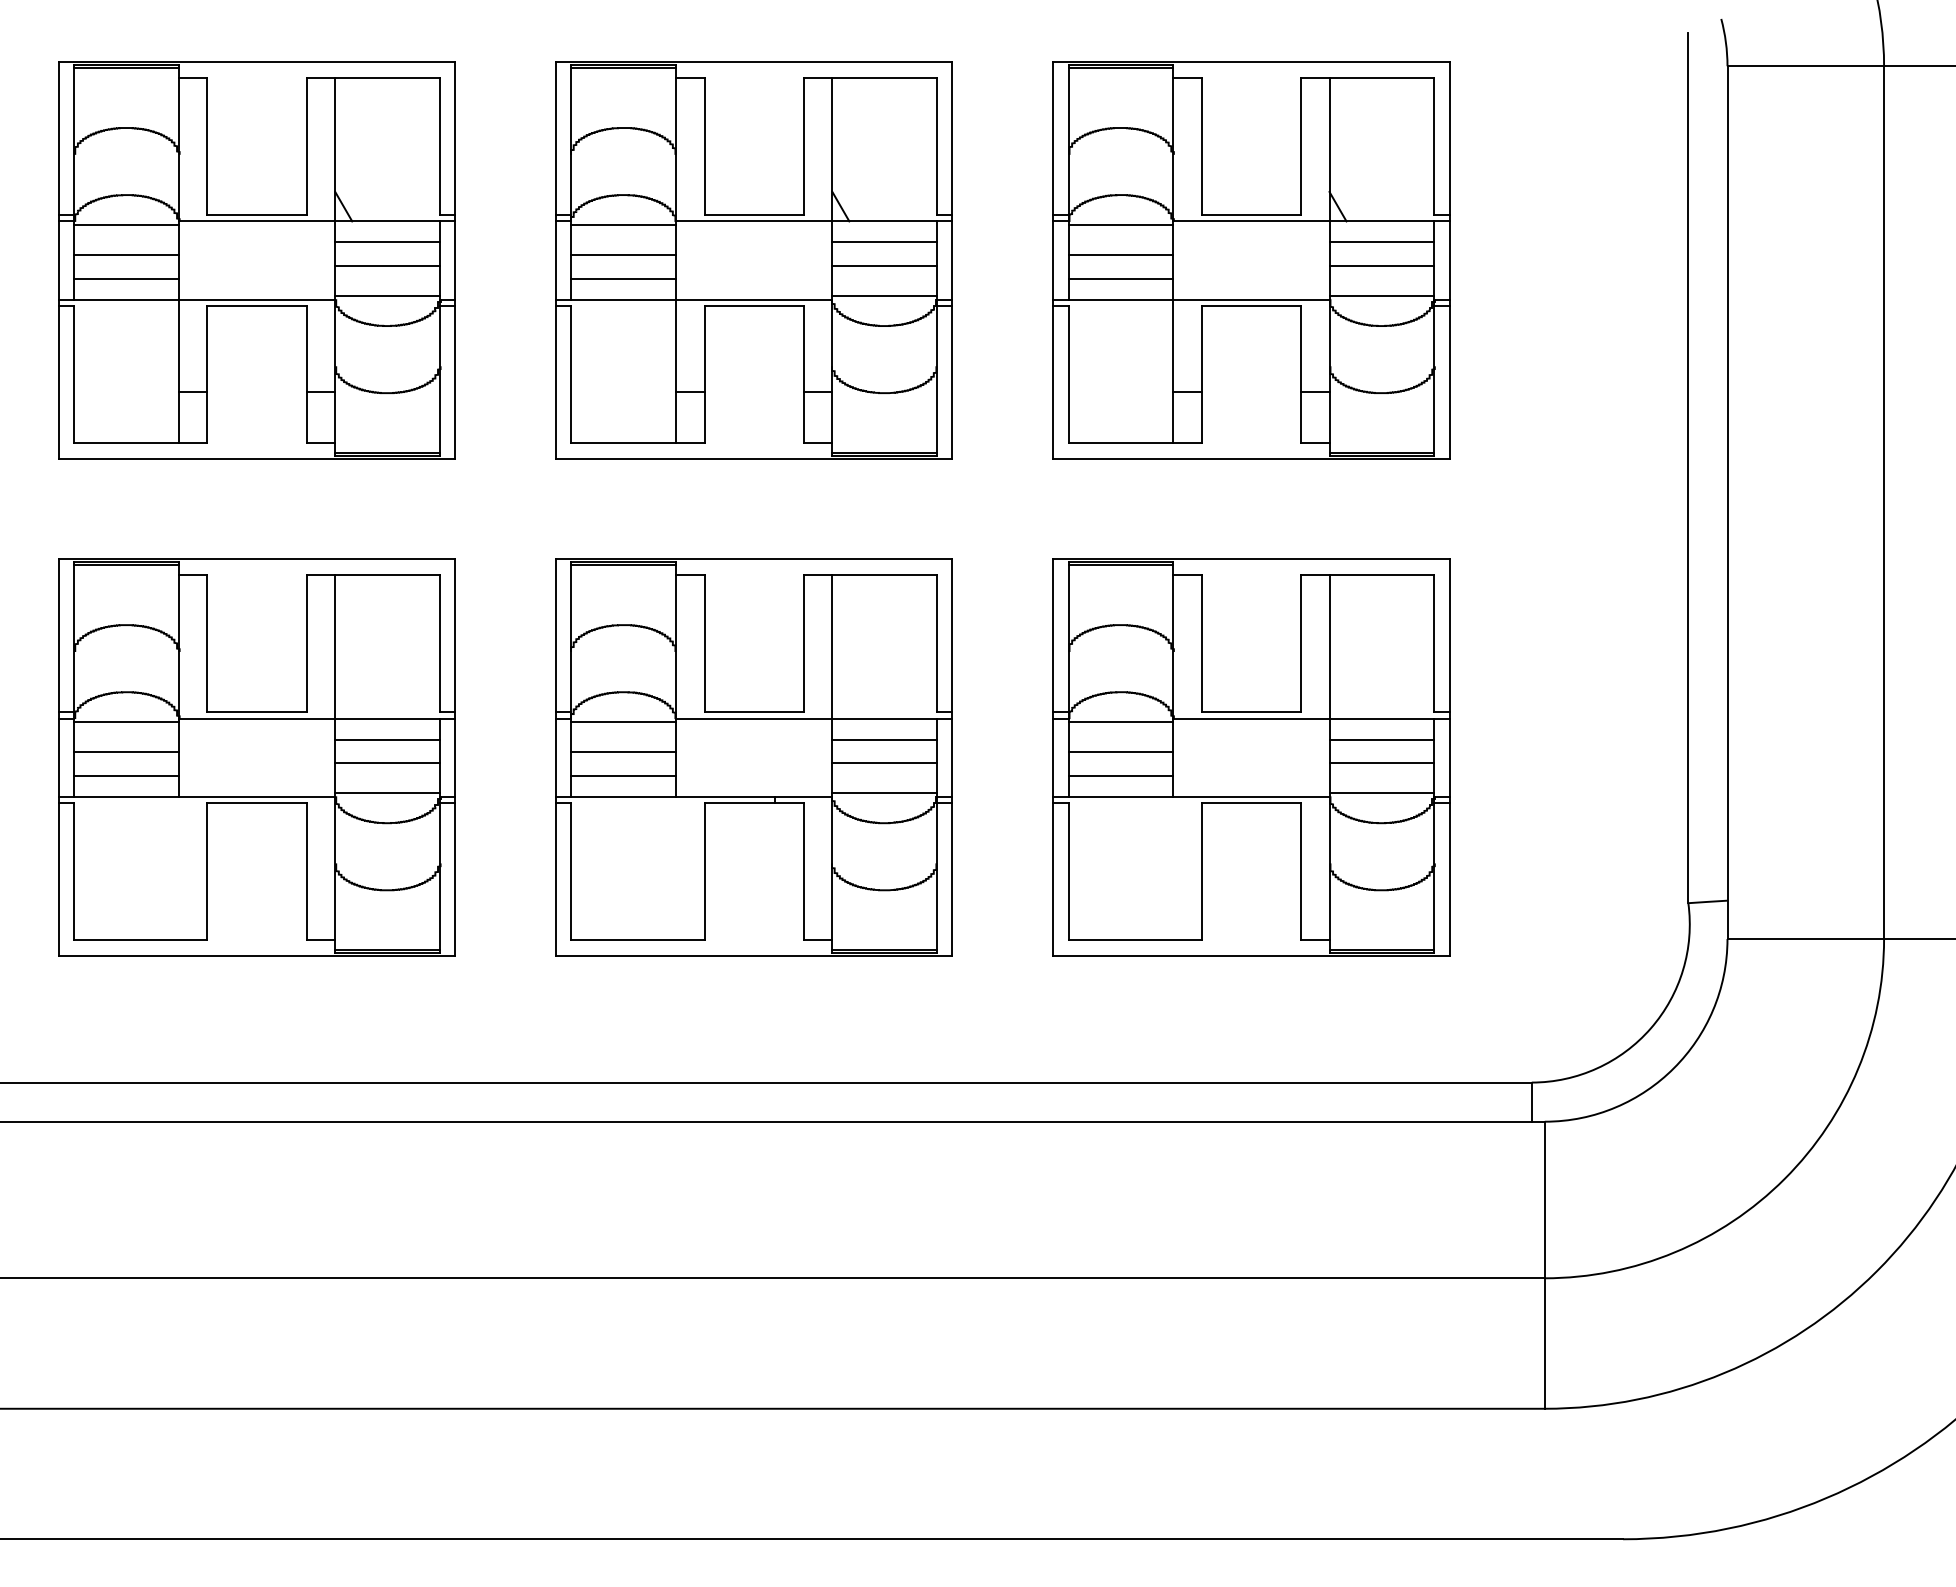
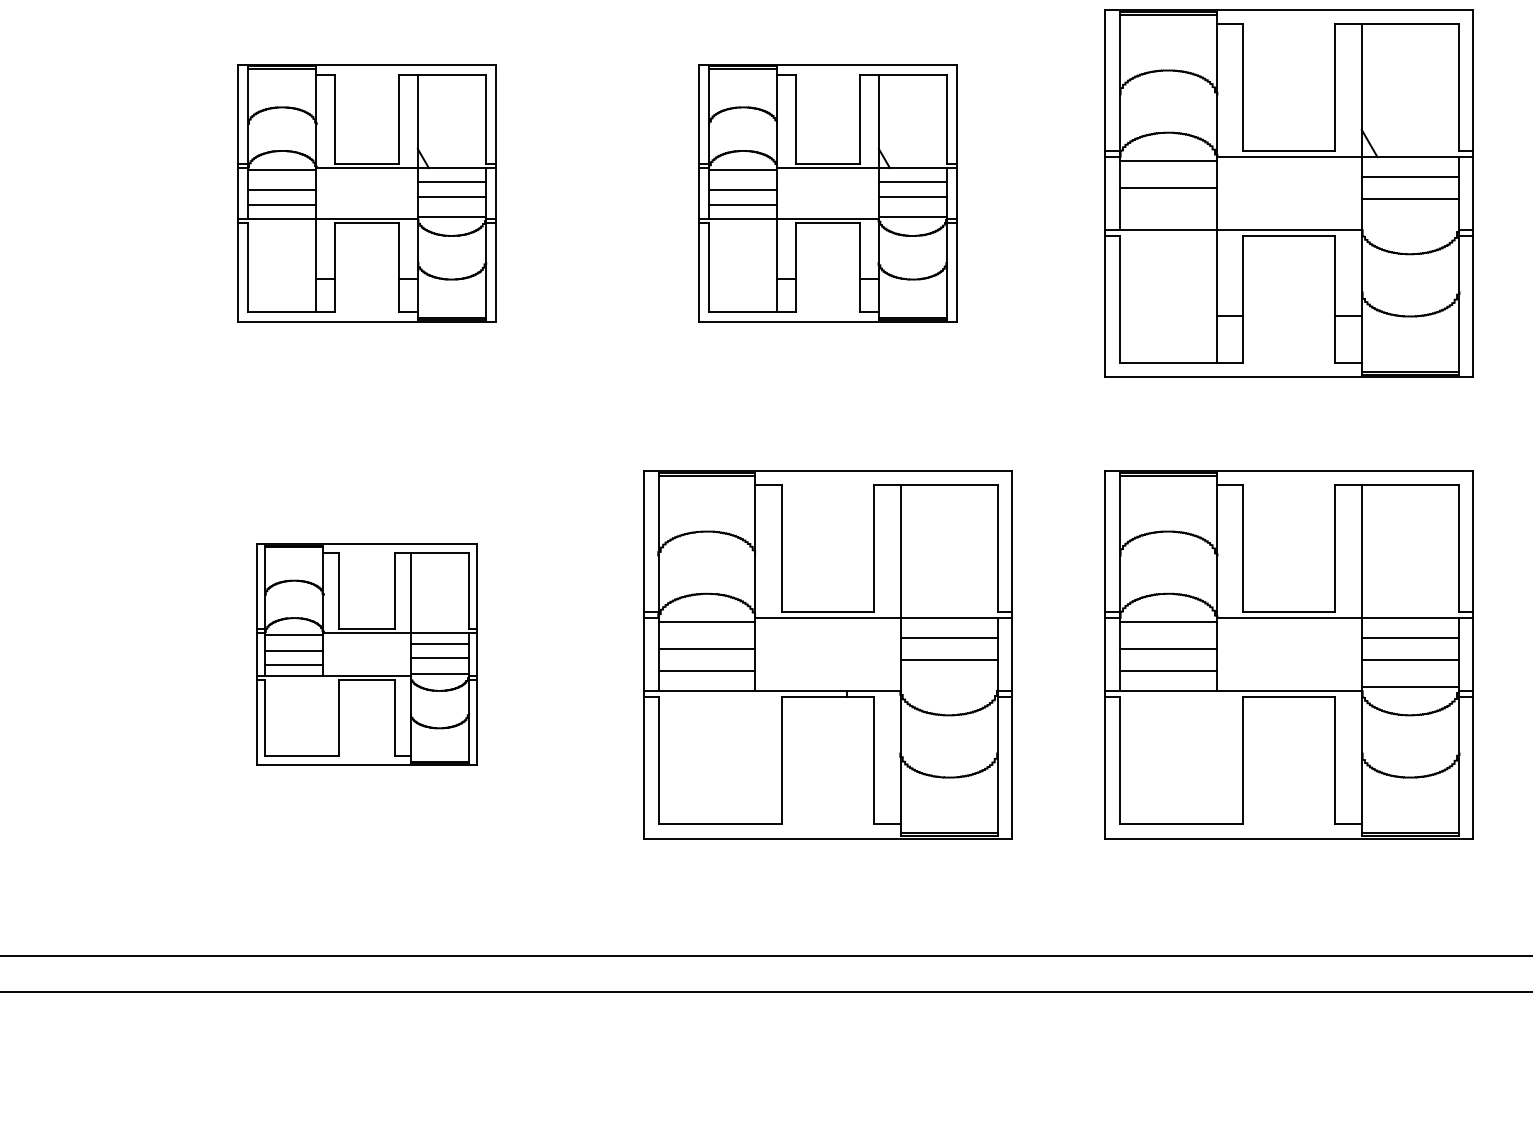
part: (256, 260) -> (366, 193), size x0.7
part: (753, 260) -> (827, 193), size x0.7
line: (1120, 278) -> (1167, 210), removed
line: (1381, 296) -> (1409, 226), removed
part: (256, 757) -> (366, 654), size x0.6
line: (884, 793) -> (949, 687), removed

